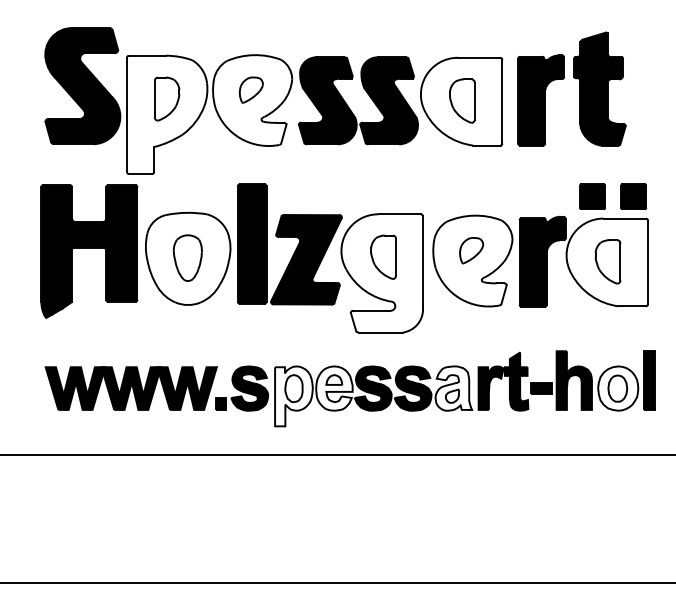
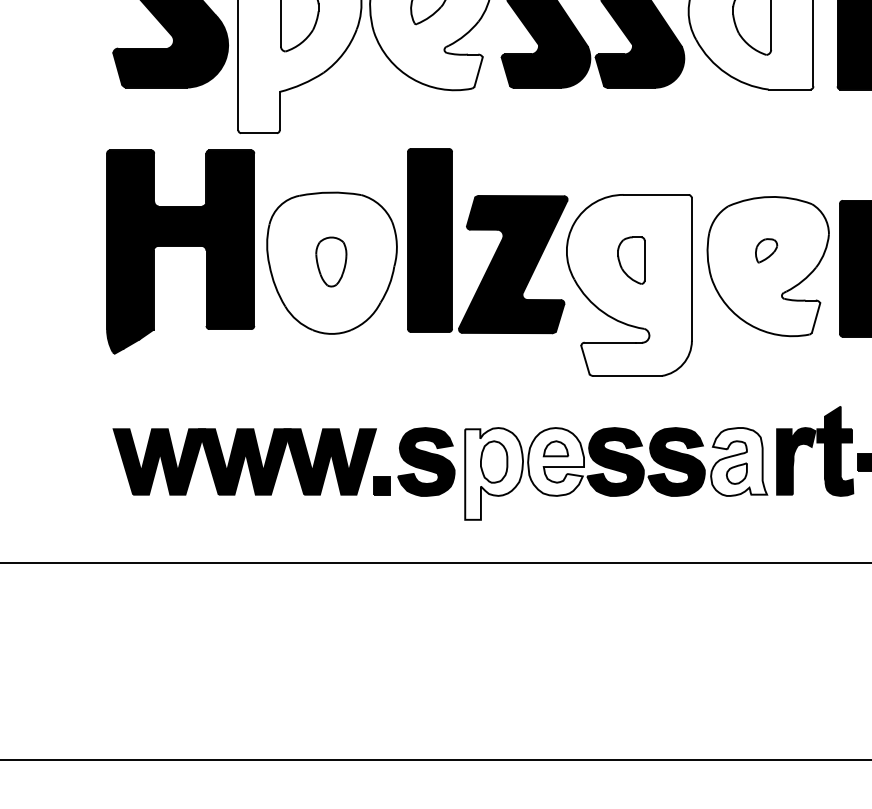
part: (471, 250) -> (766, 250), size x0.6
part: (383, 256) -> (631, 259), size x0.7
part: (187, 257) -> (330, 261), size x0.7

